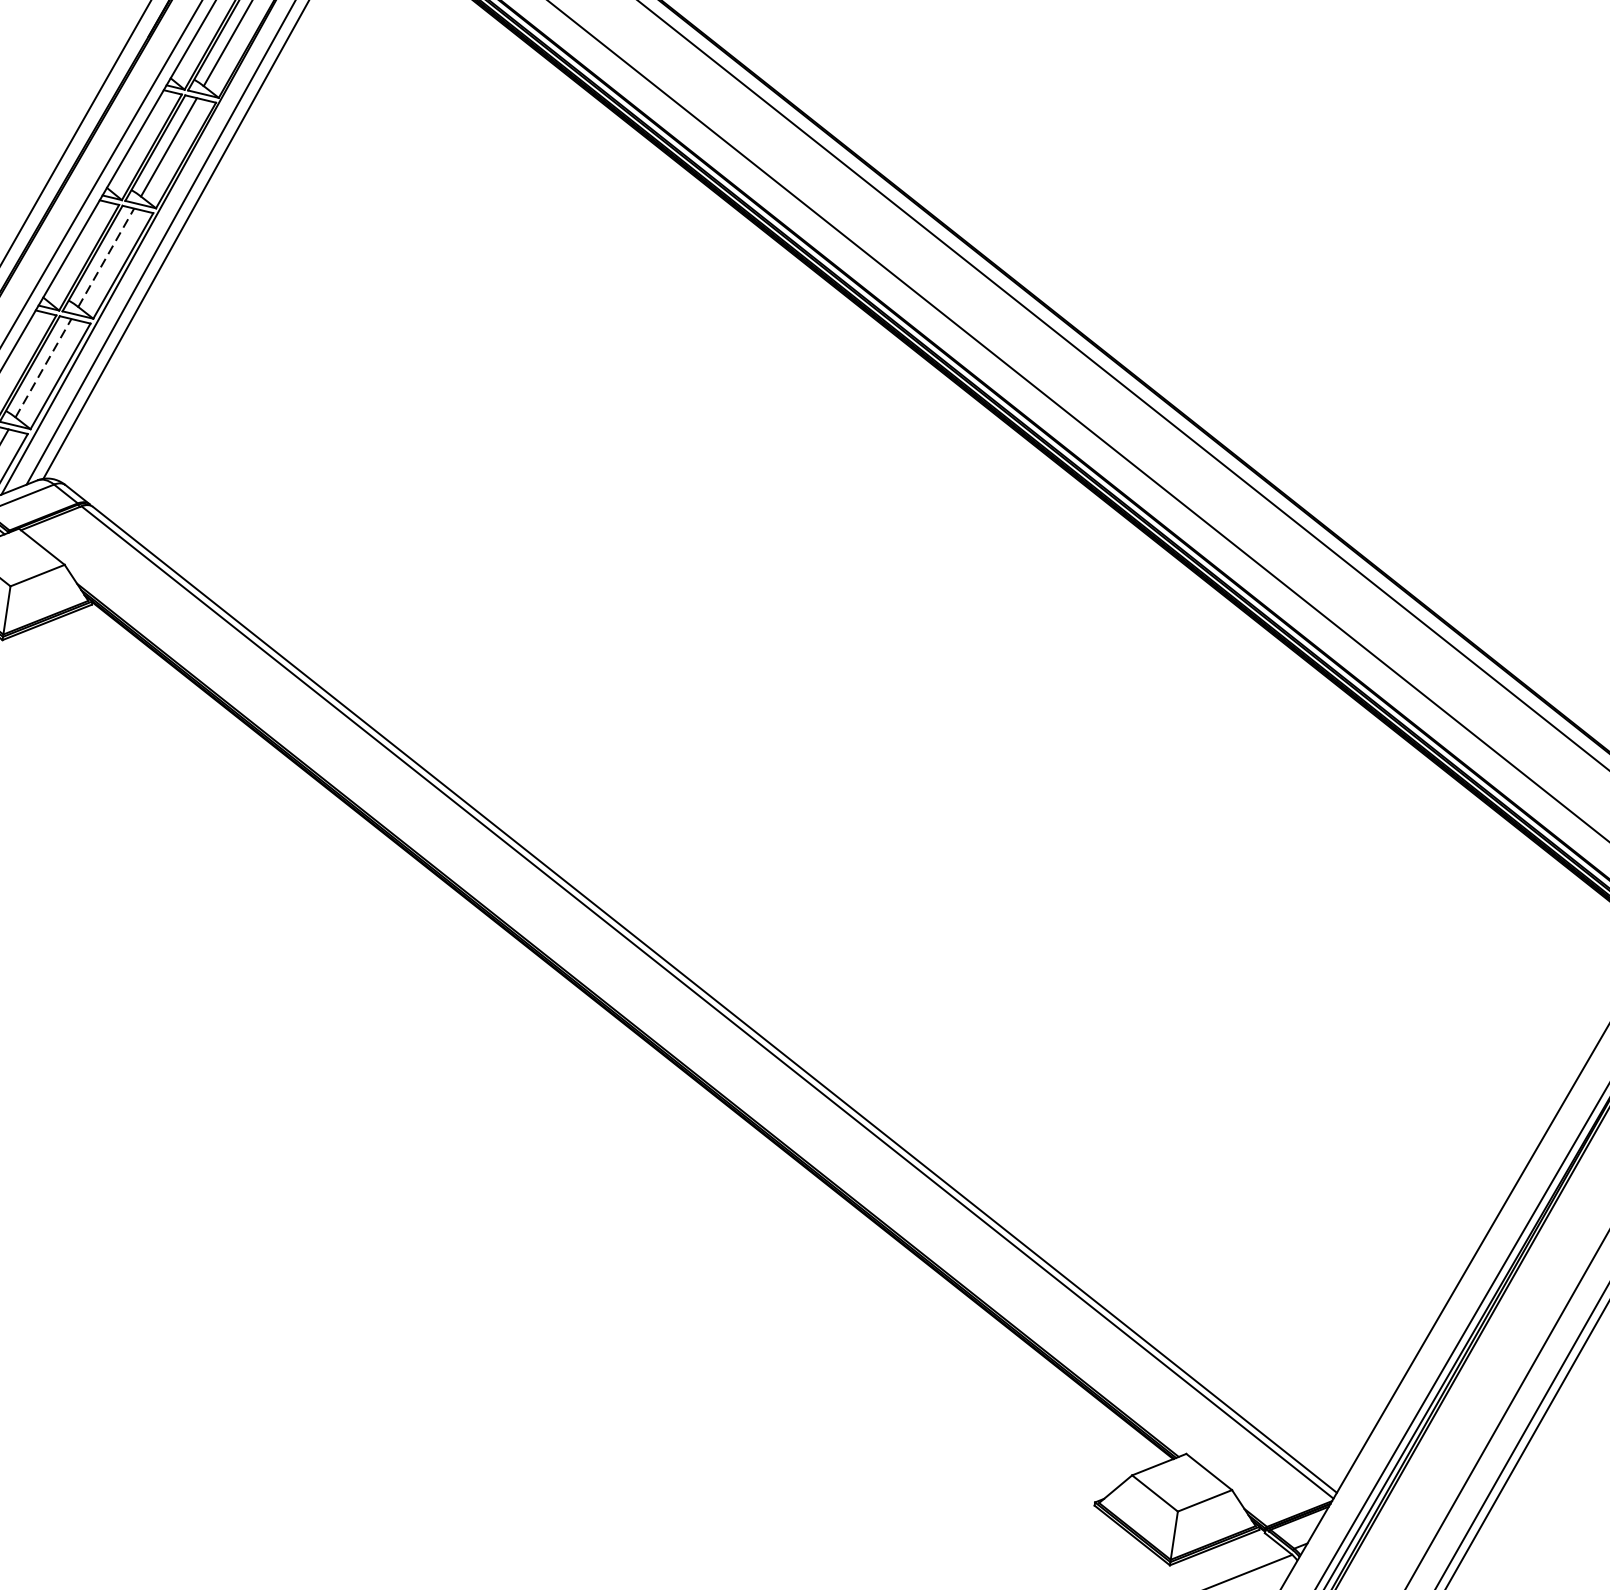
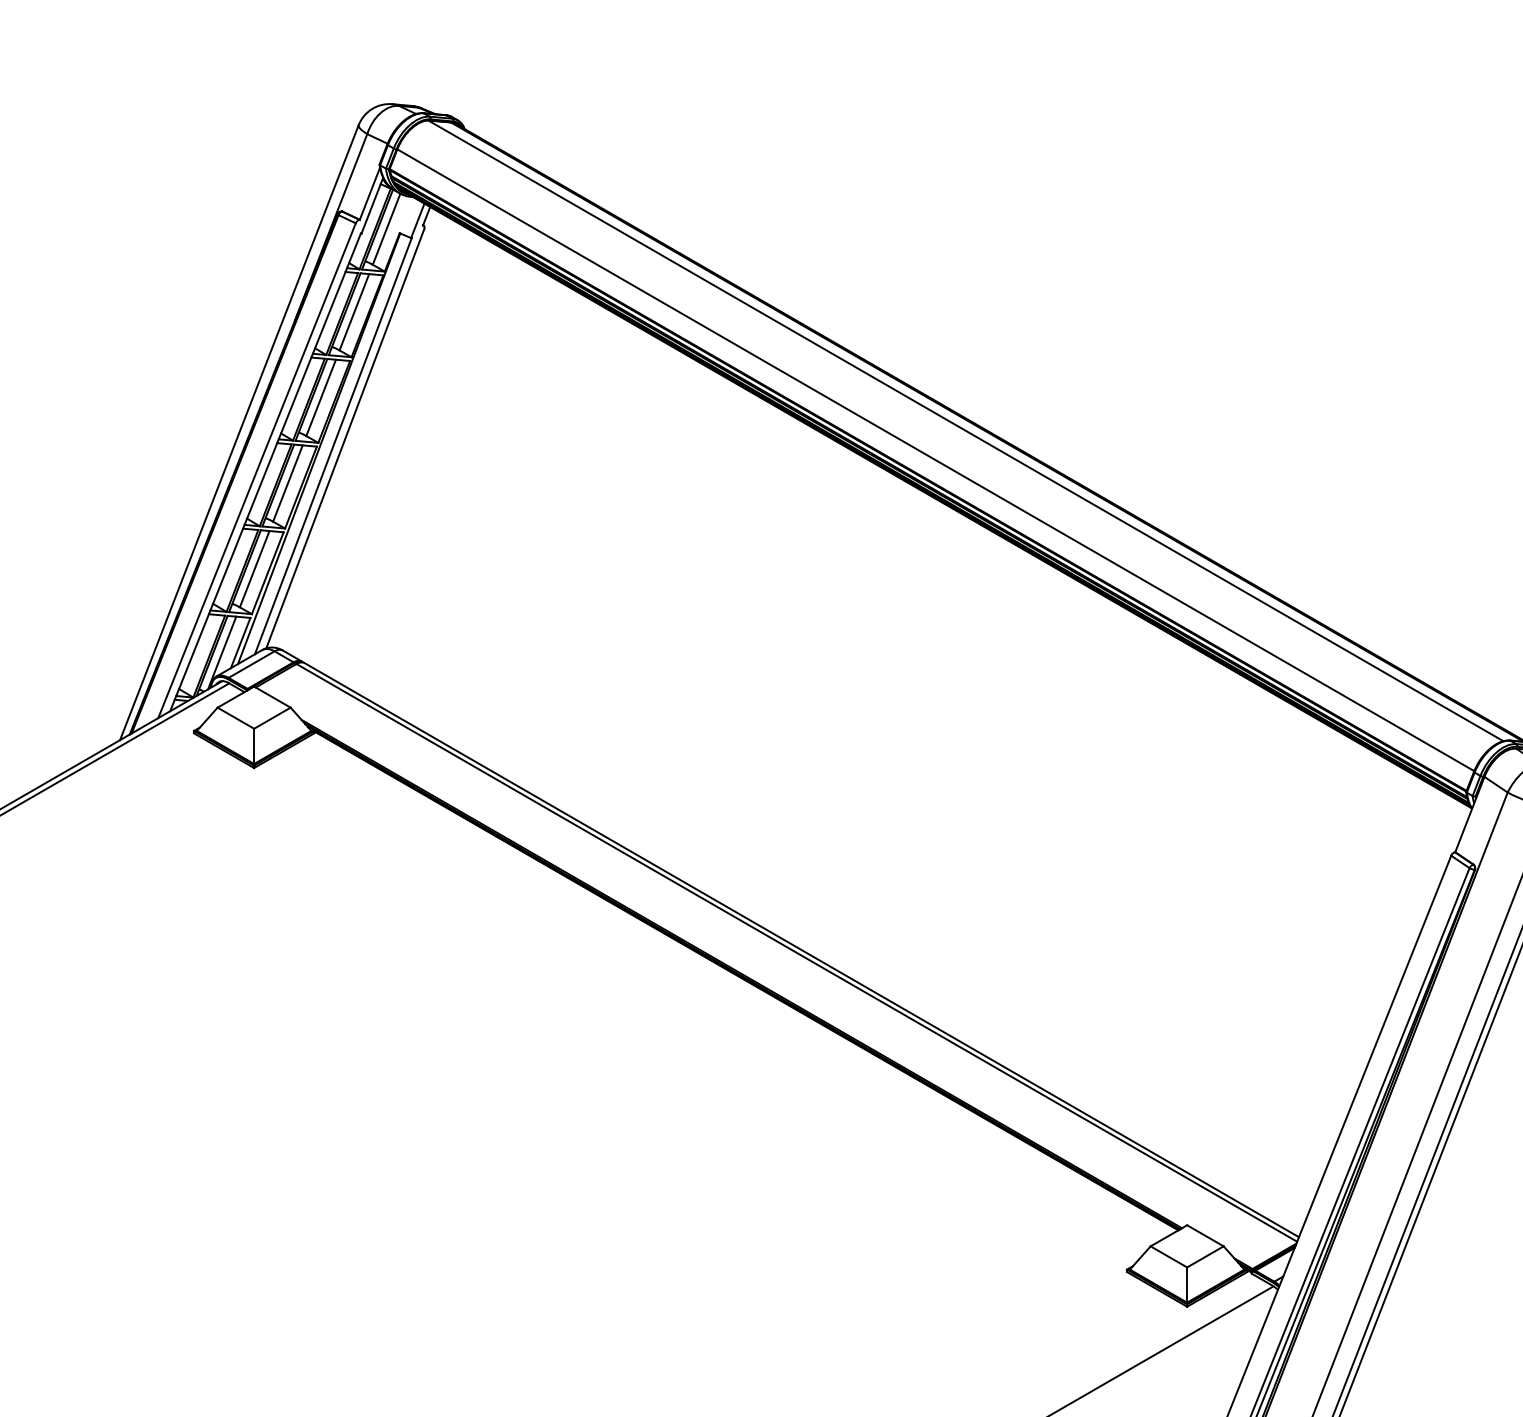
line: (105, 257) -> (287, 483), dashed -> solid
line: (43, 368) -> (254, 569), dashed -> solid

